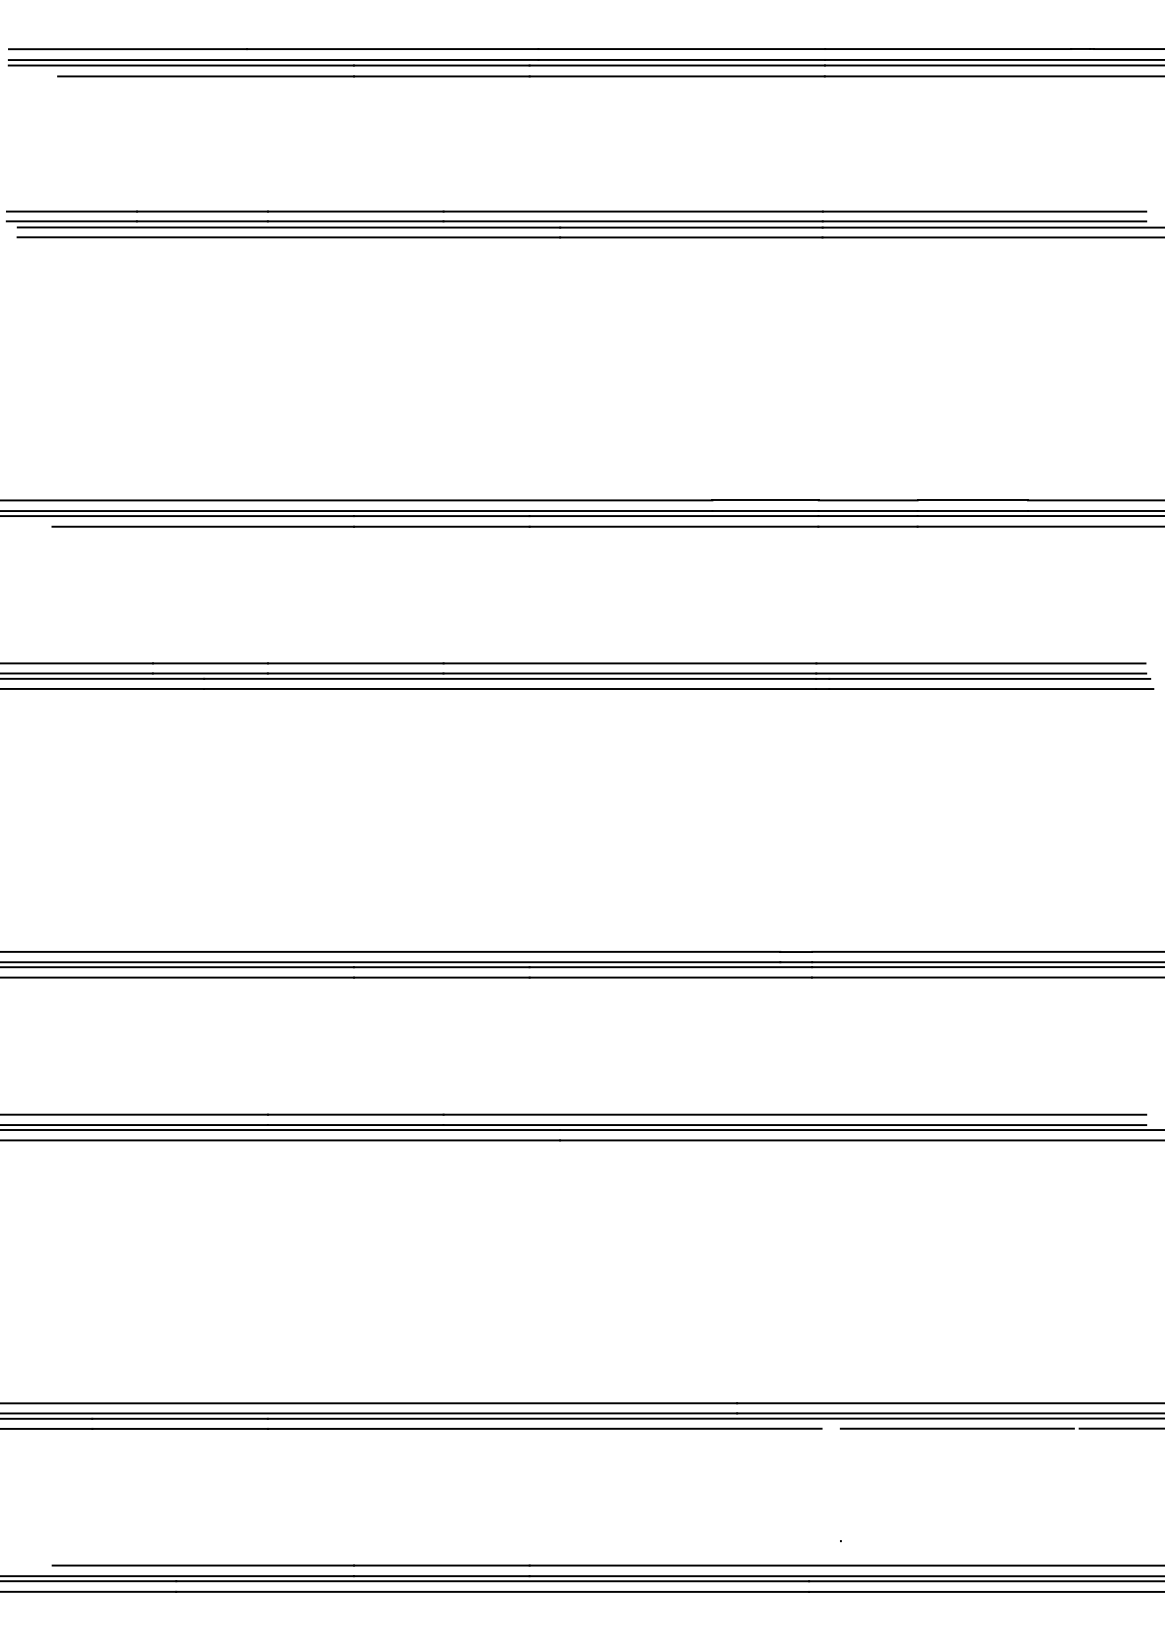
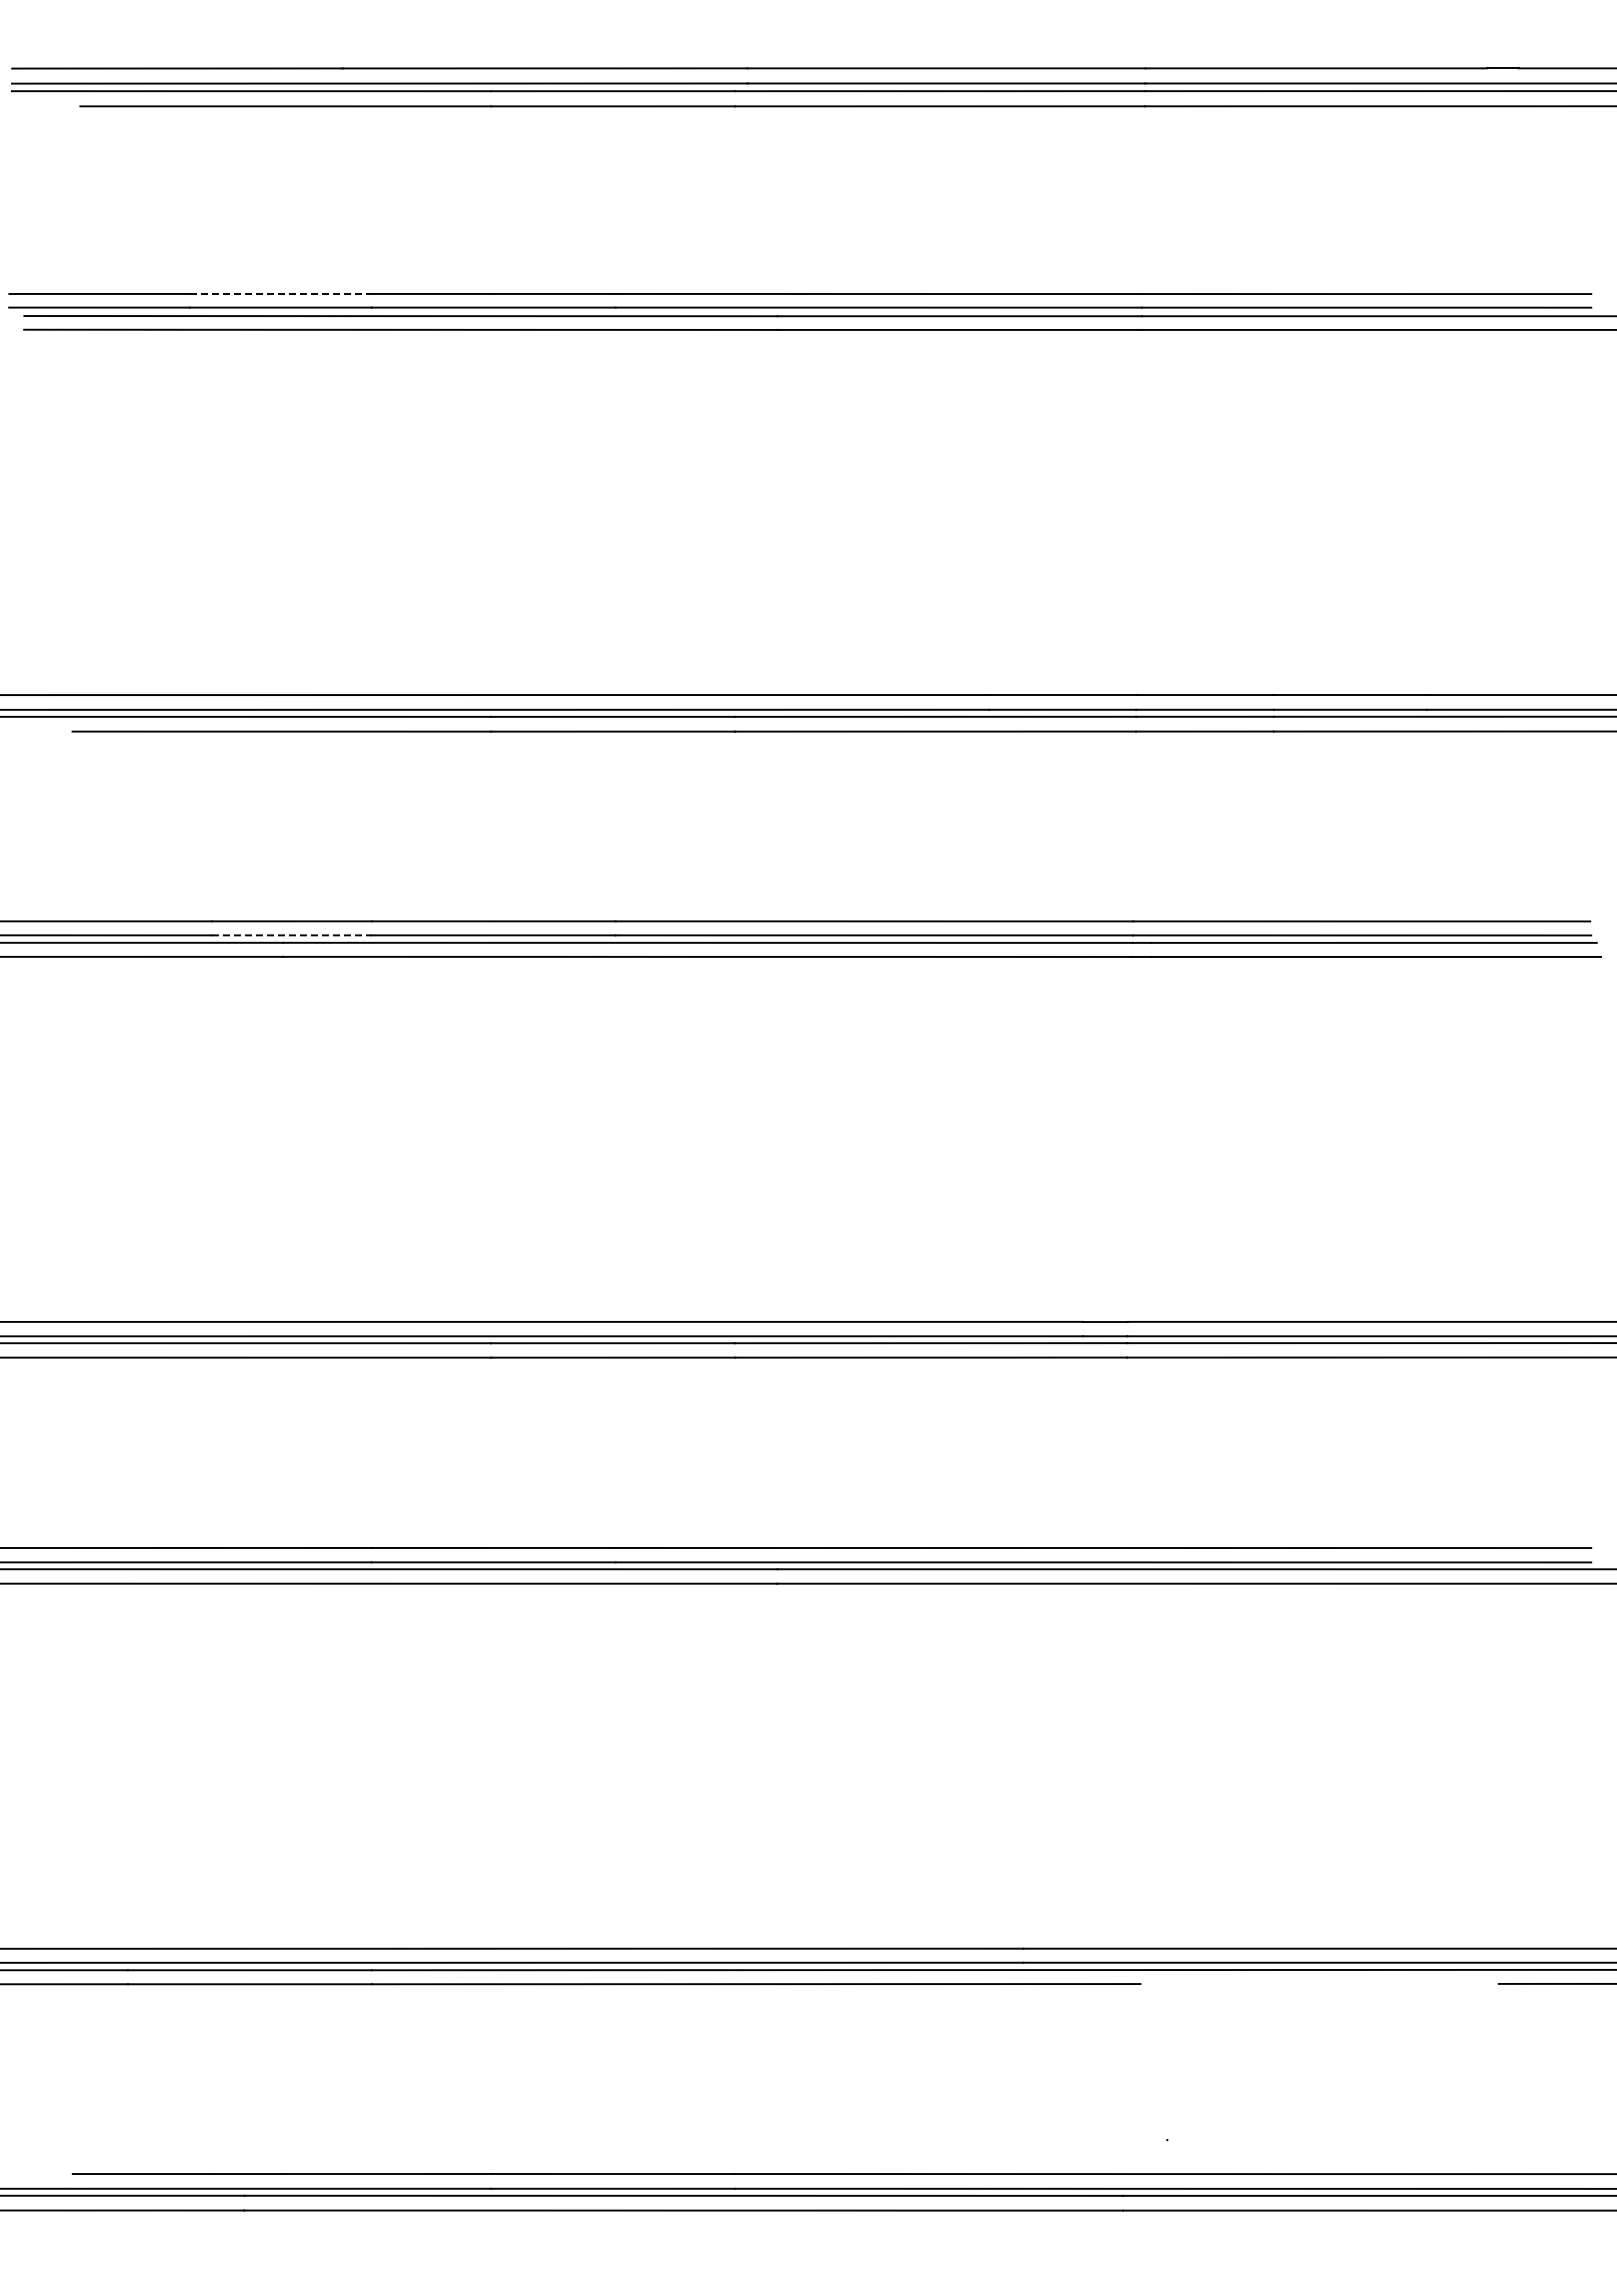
line: (202, 211) -> (280, 293), solid -> dashed
line: (210, 673) -> (291, 935), solid -> dashed
line: (957, 1428) -> (1328, 1983), removed

